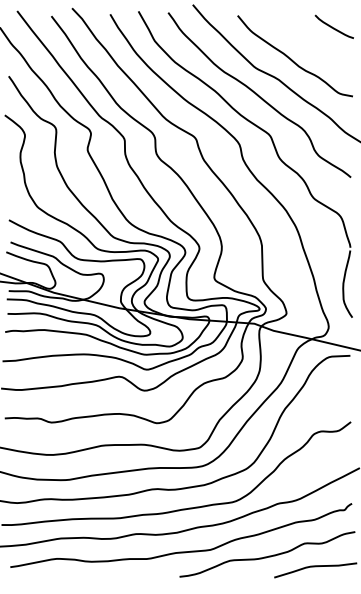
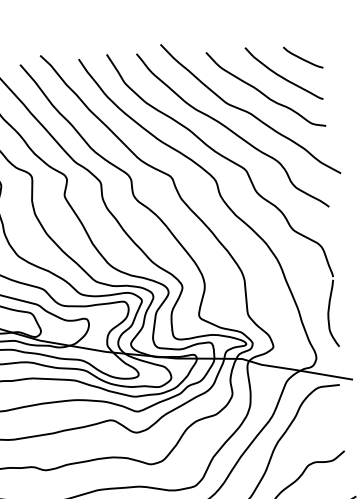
curve: (311, 43) -> (281, 75), added

